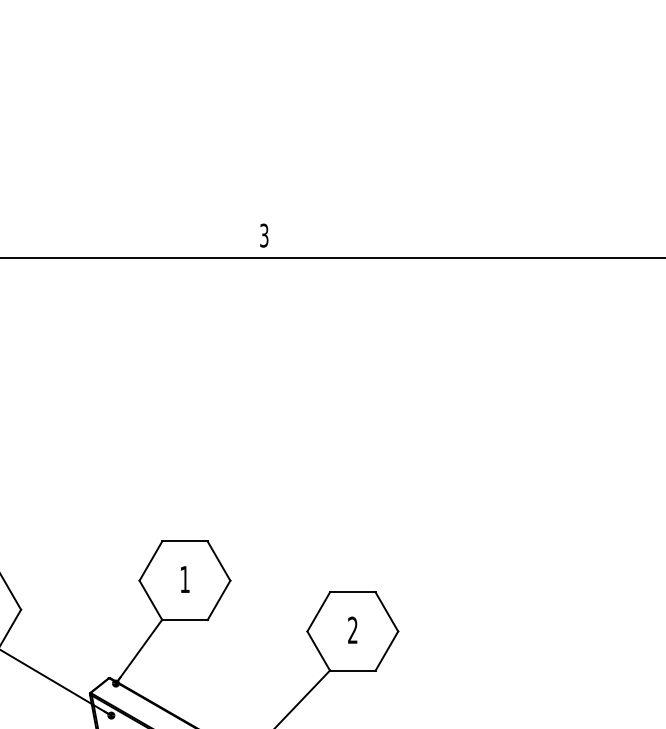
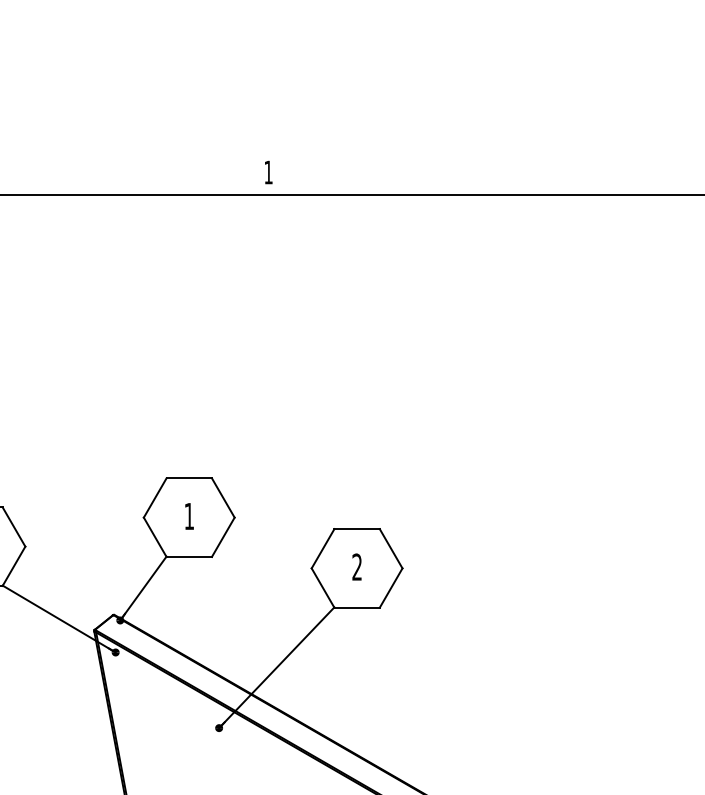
text: (264, 235) -> (268, 172), 3 -> 1

